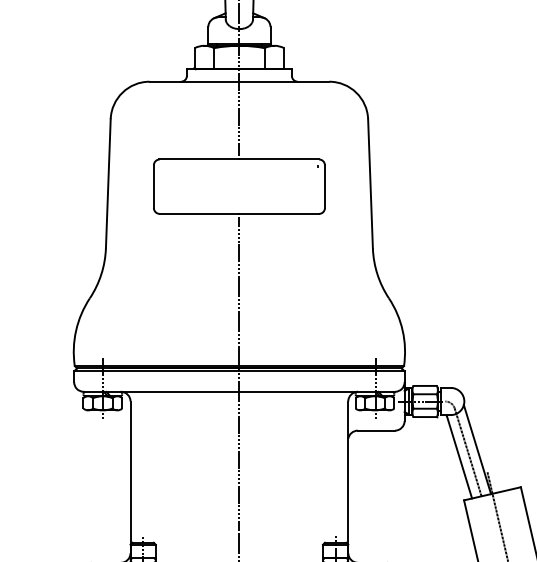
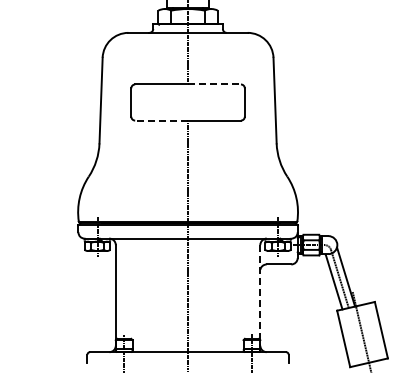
line: (280, 159) -> (215, 84), solid -> dashed
line: (199, 213) -> (161, 120), solid -> dashed
line: (348, 477) -> (260, 295), solid -> dashed

